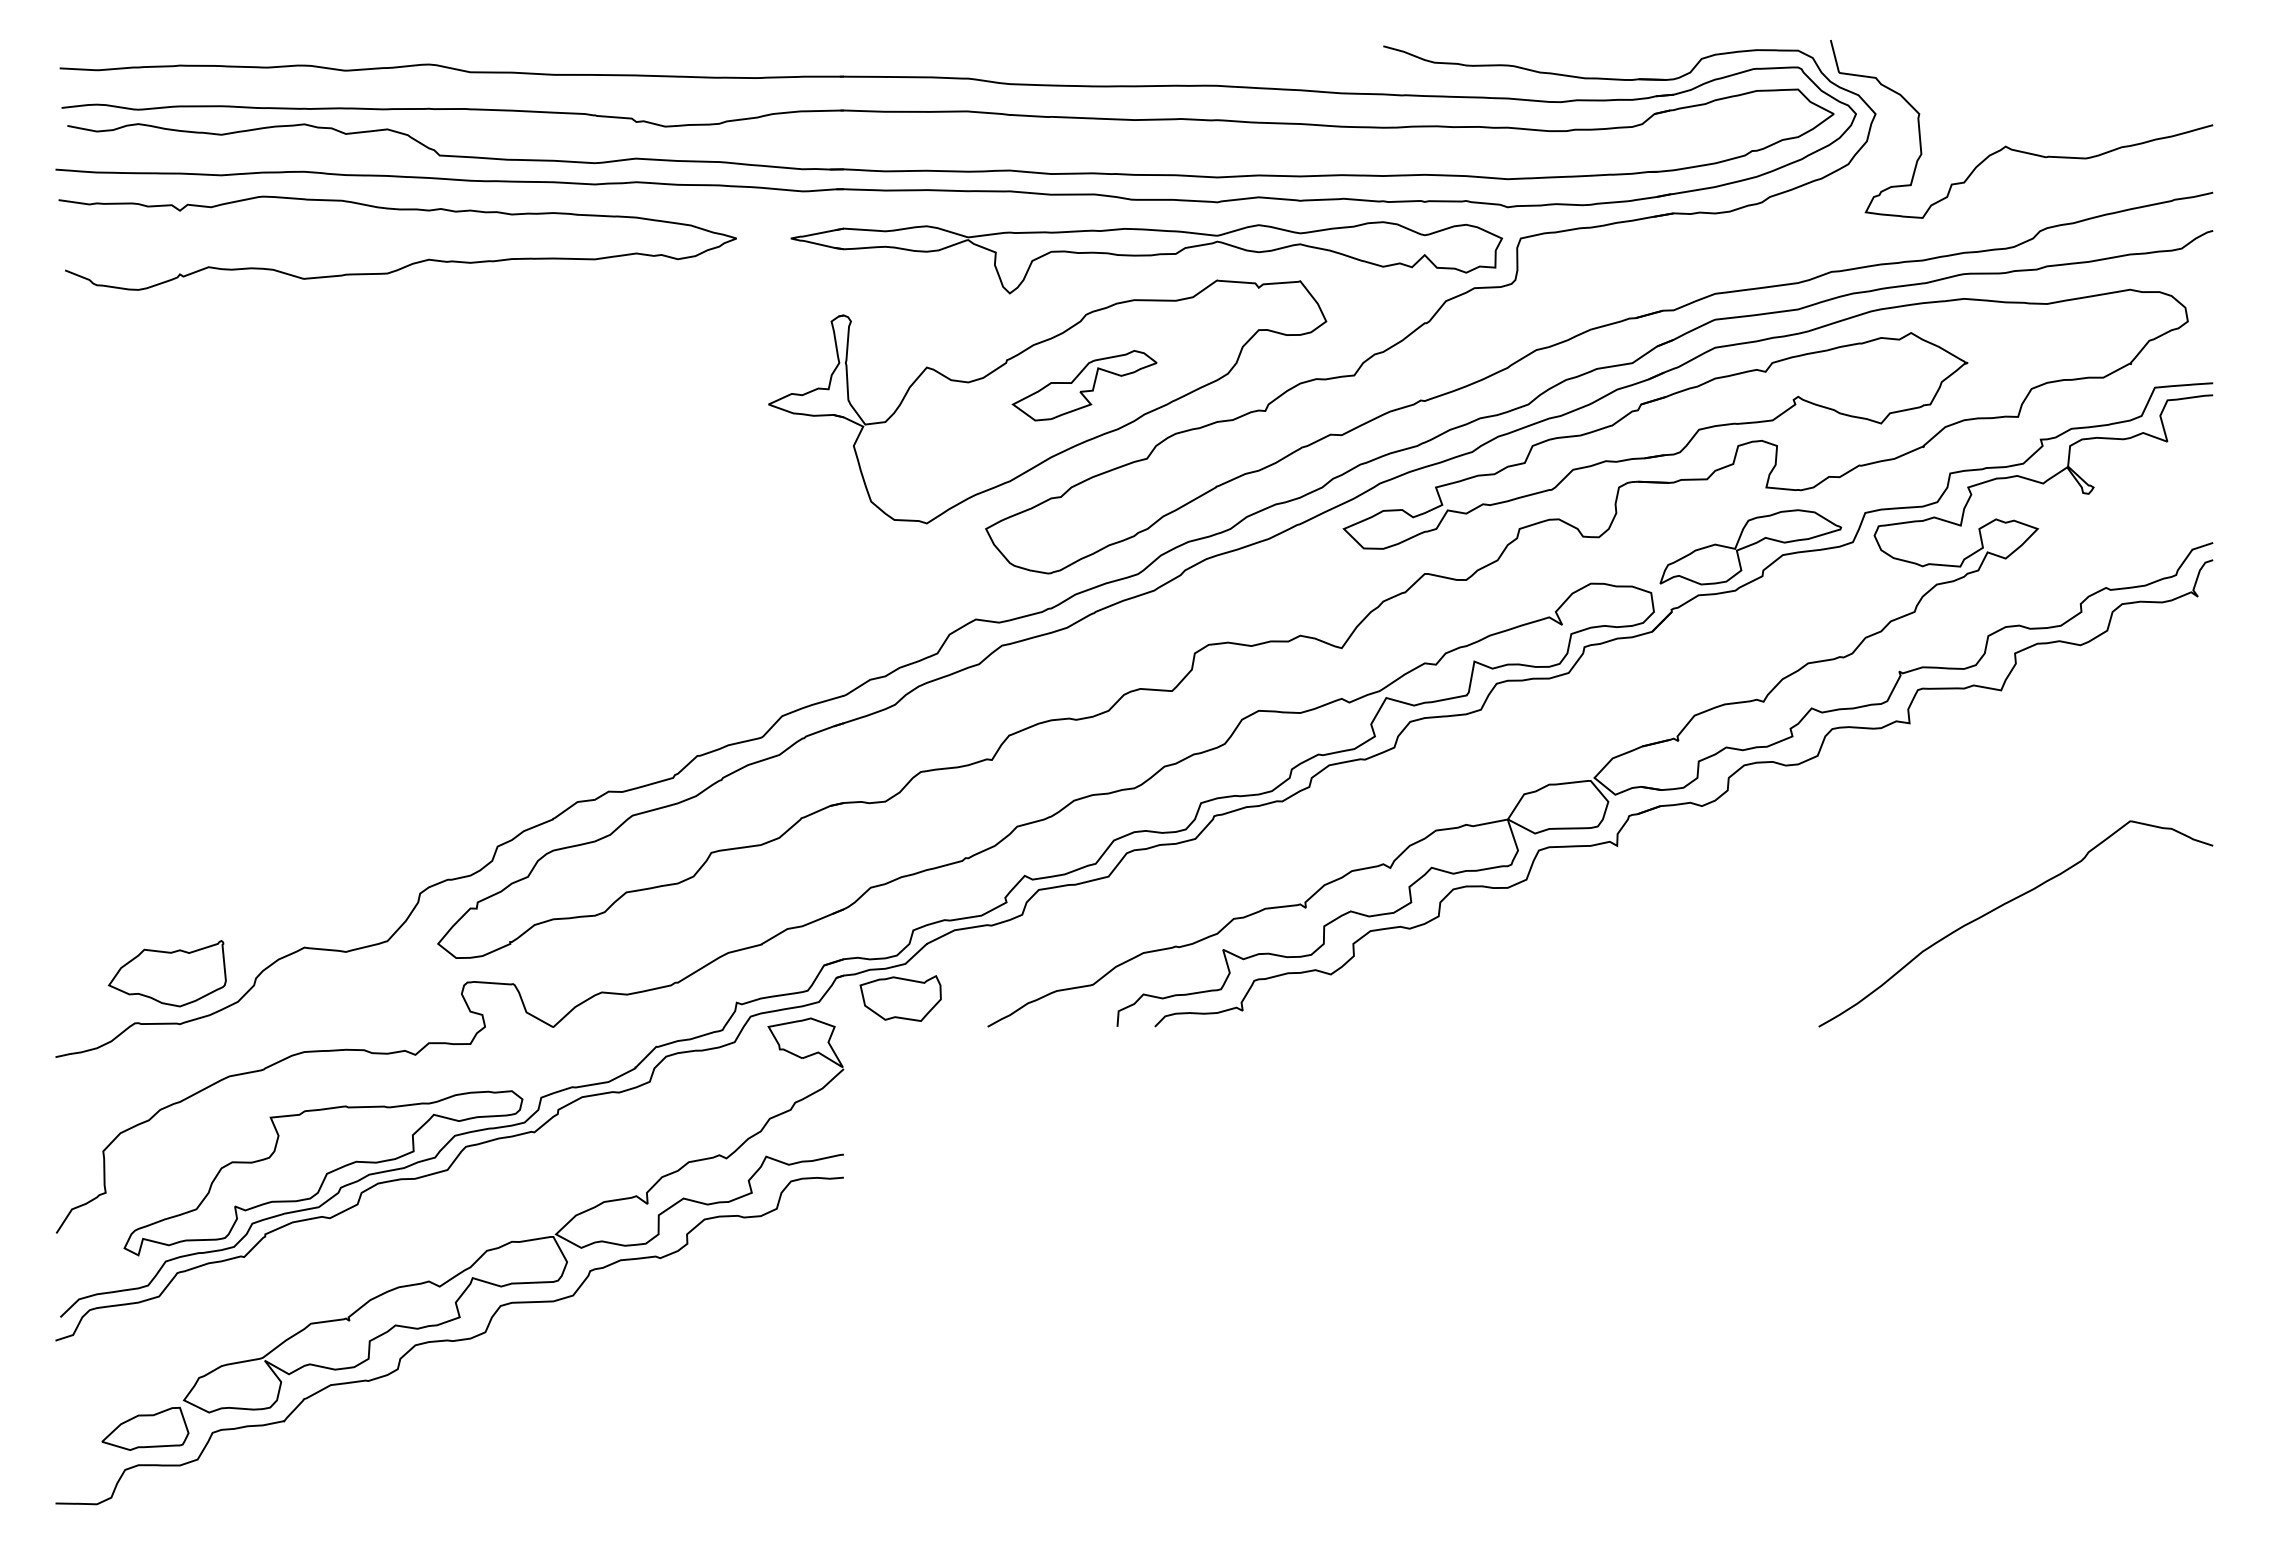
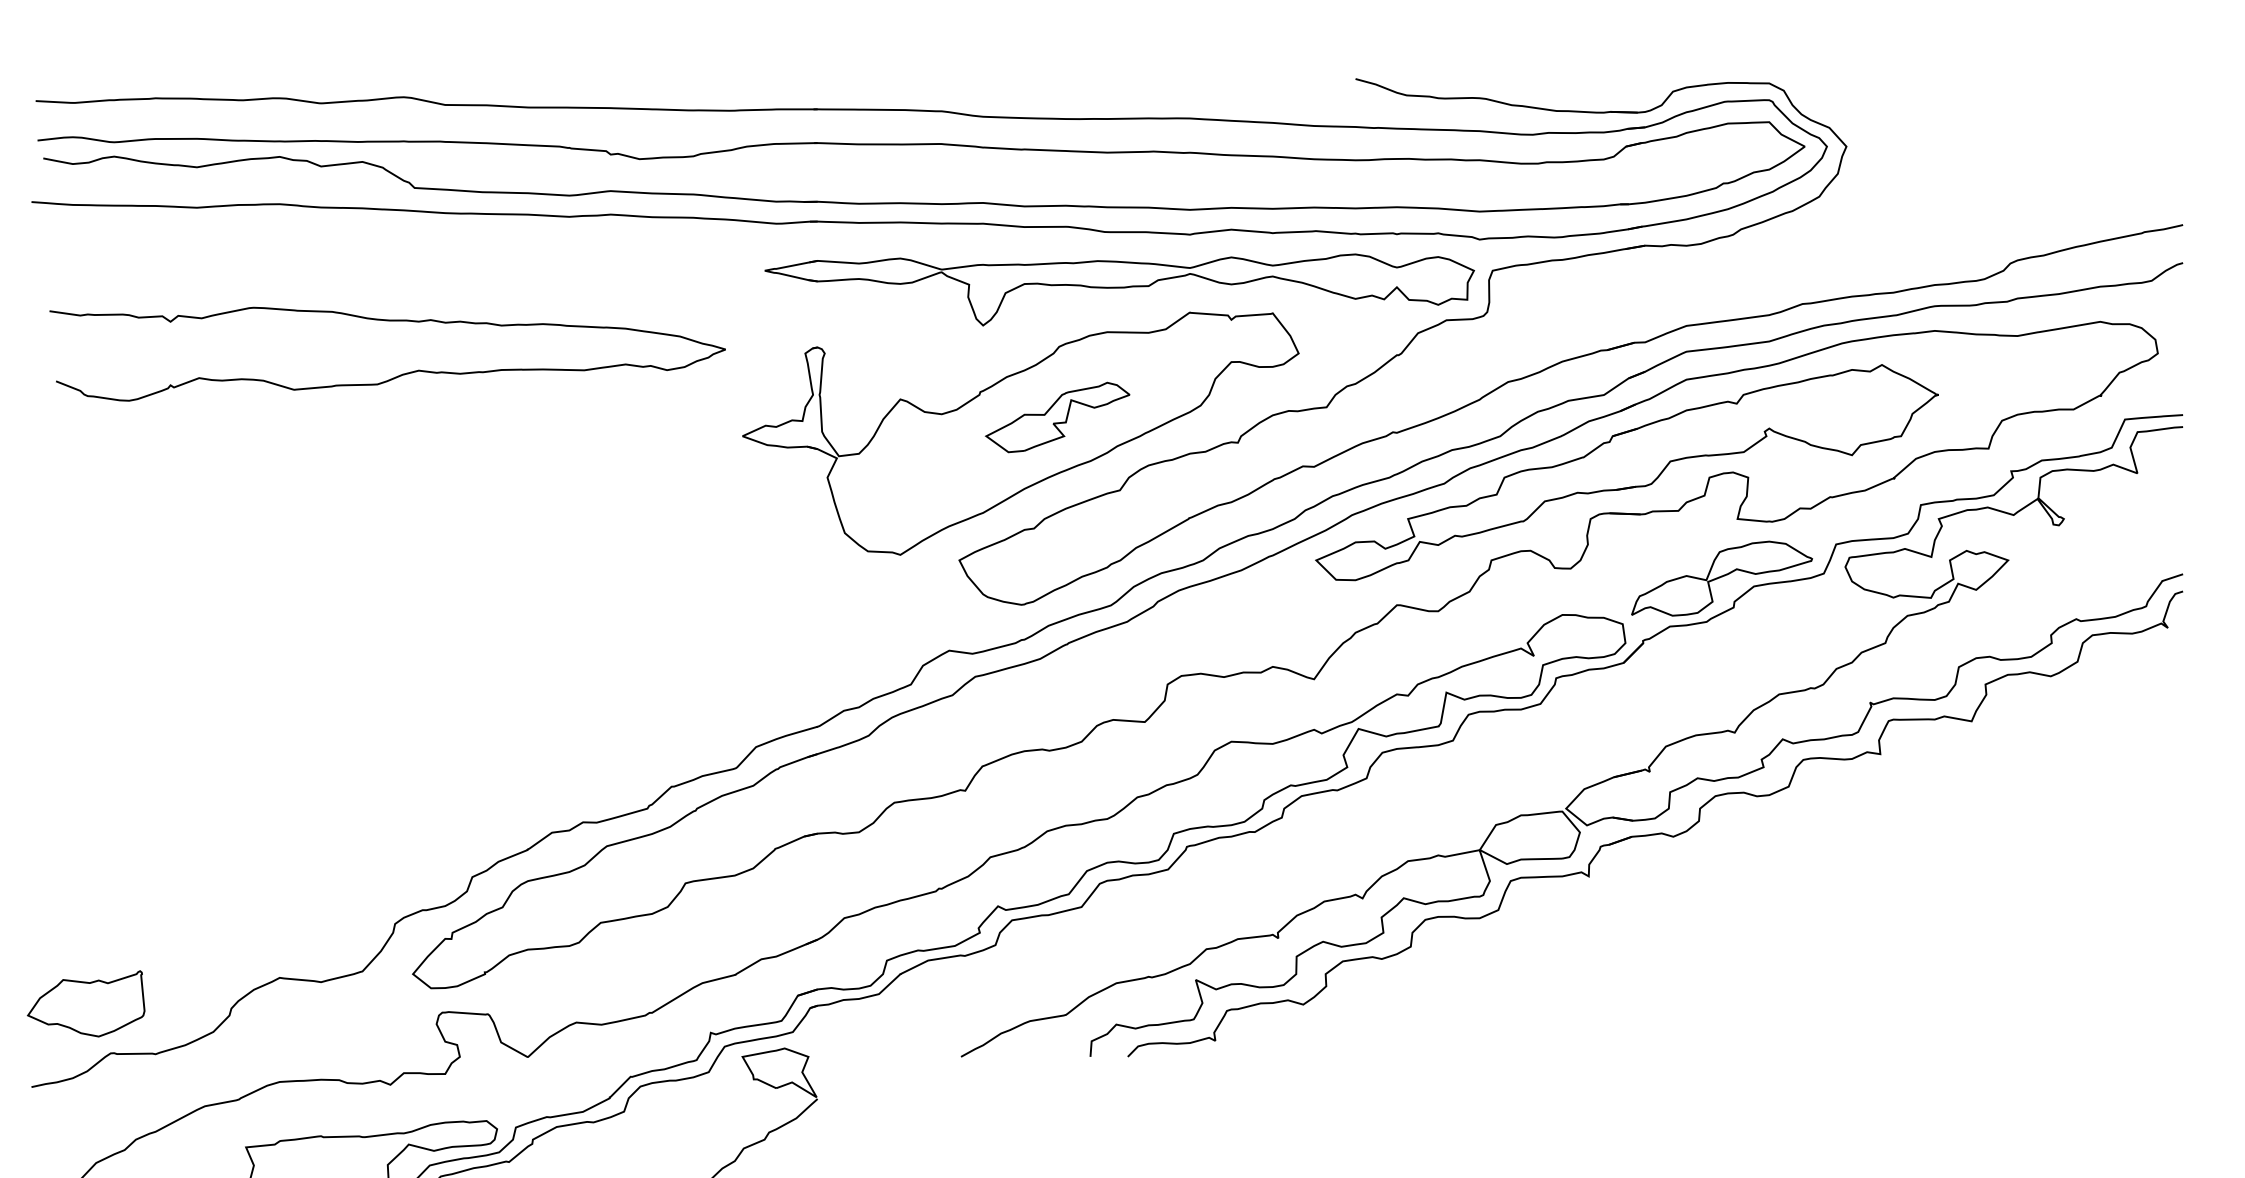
curve: (2016, 149) -> (1986, 181), removed
curve: (405, 265) -> (395, 376), moved
curve: (2006, 904) -> (1977, 934), removed
part: (167, 973) -> (86, 1003), moved
part: (900, 998) -> (874, 1028), removed

